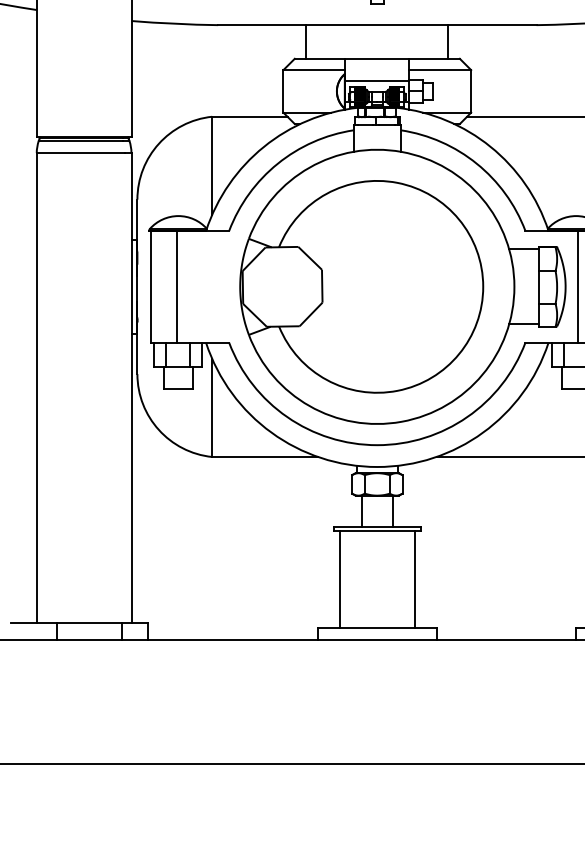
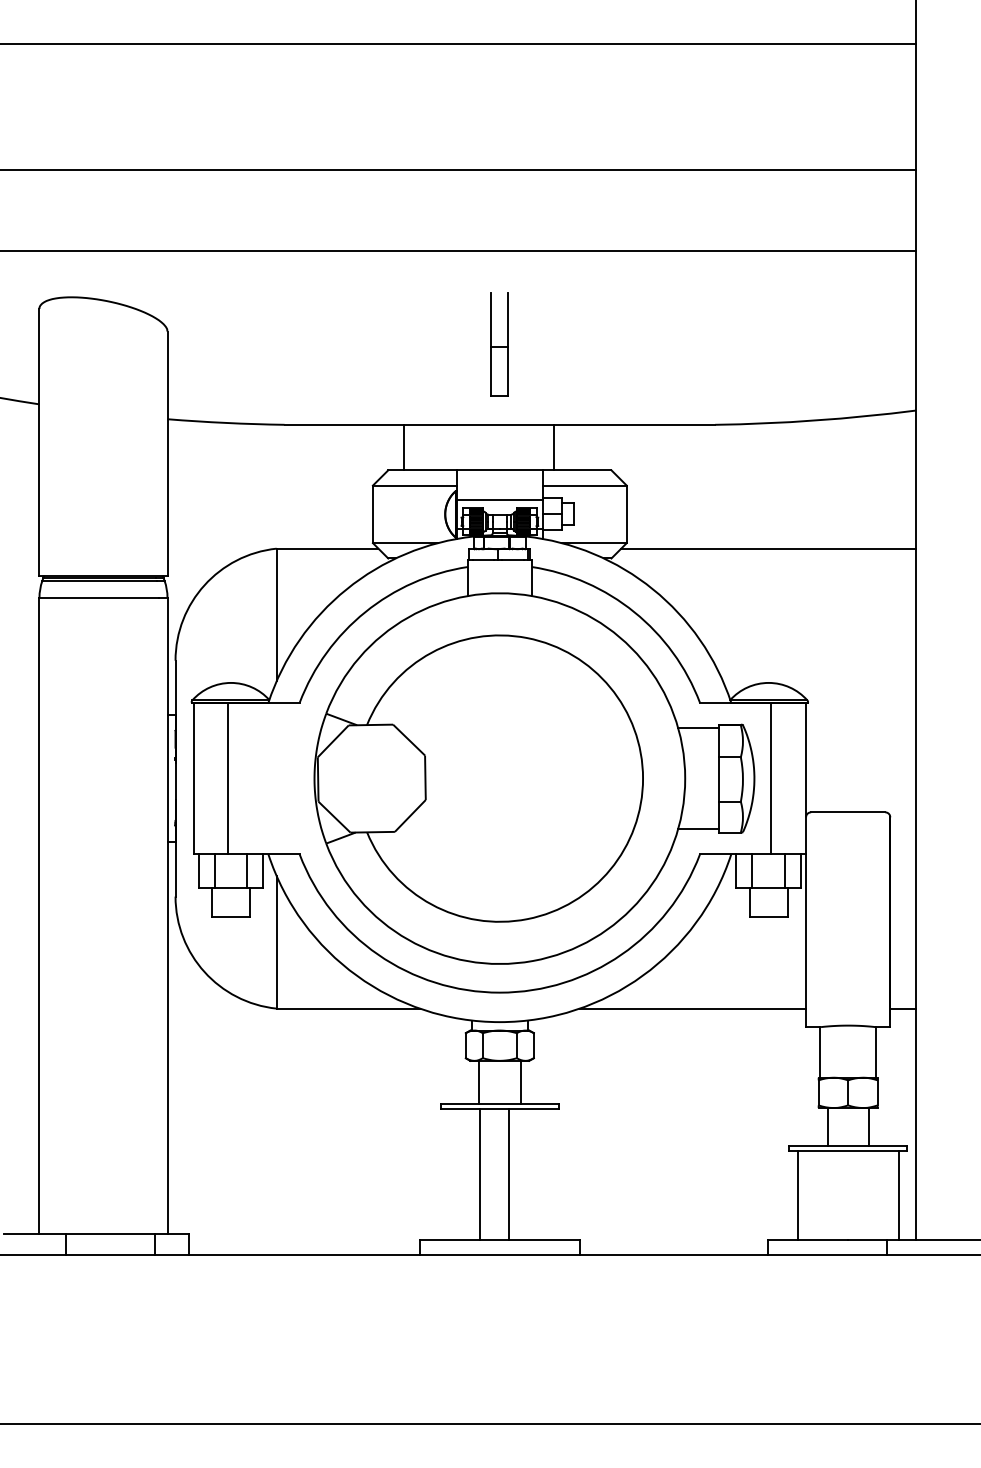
line: (448, 41) -> (553, 447), moved
line: (340, 579) -> (480, 1174), moved
line: (414, 579) -> (509, 1174), moved

